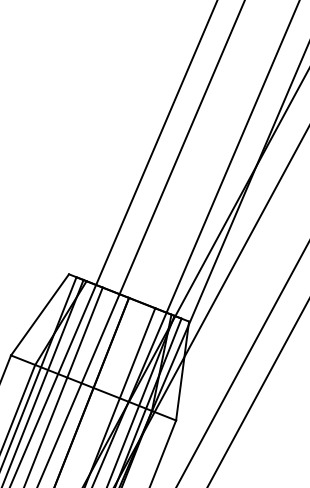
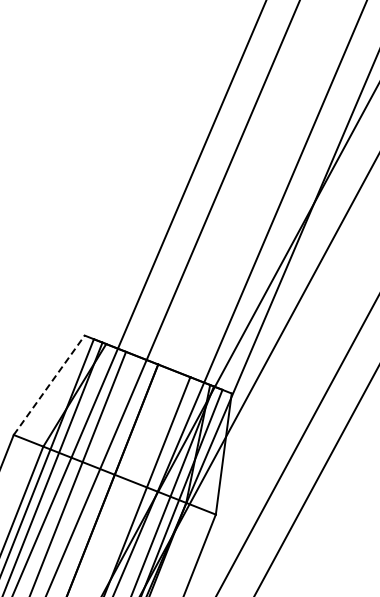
line: (40, 314) -> (49, 384), solid -> dashed

